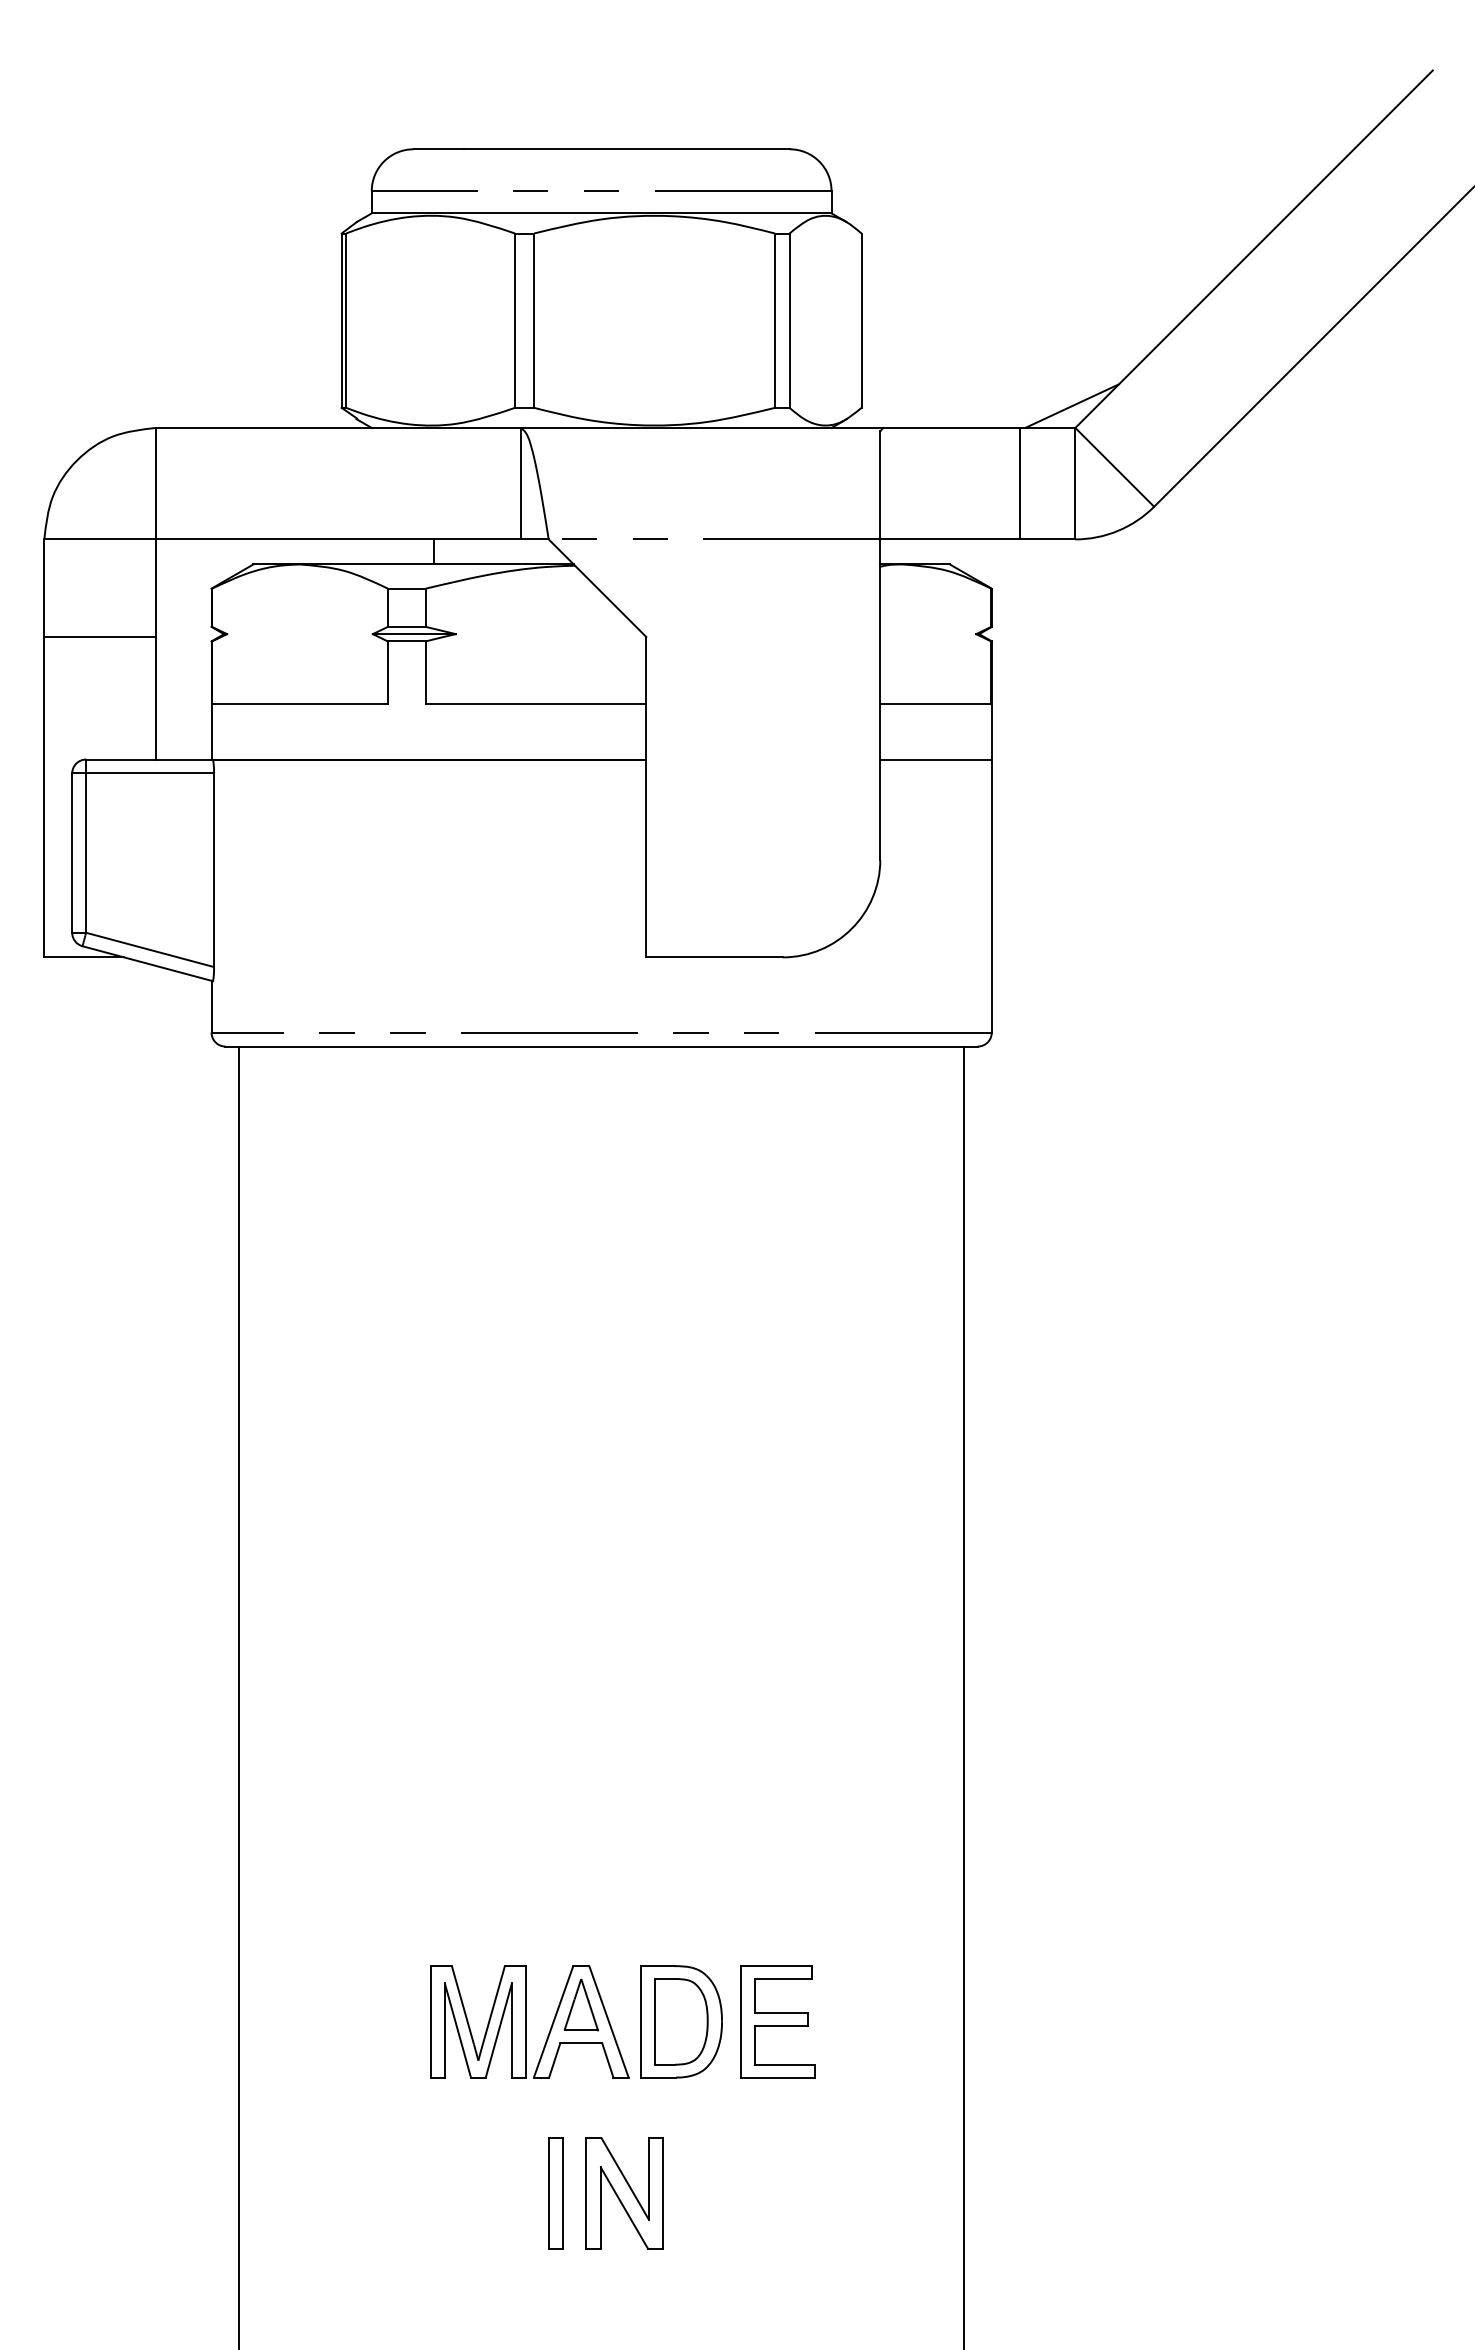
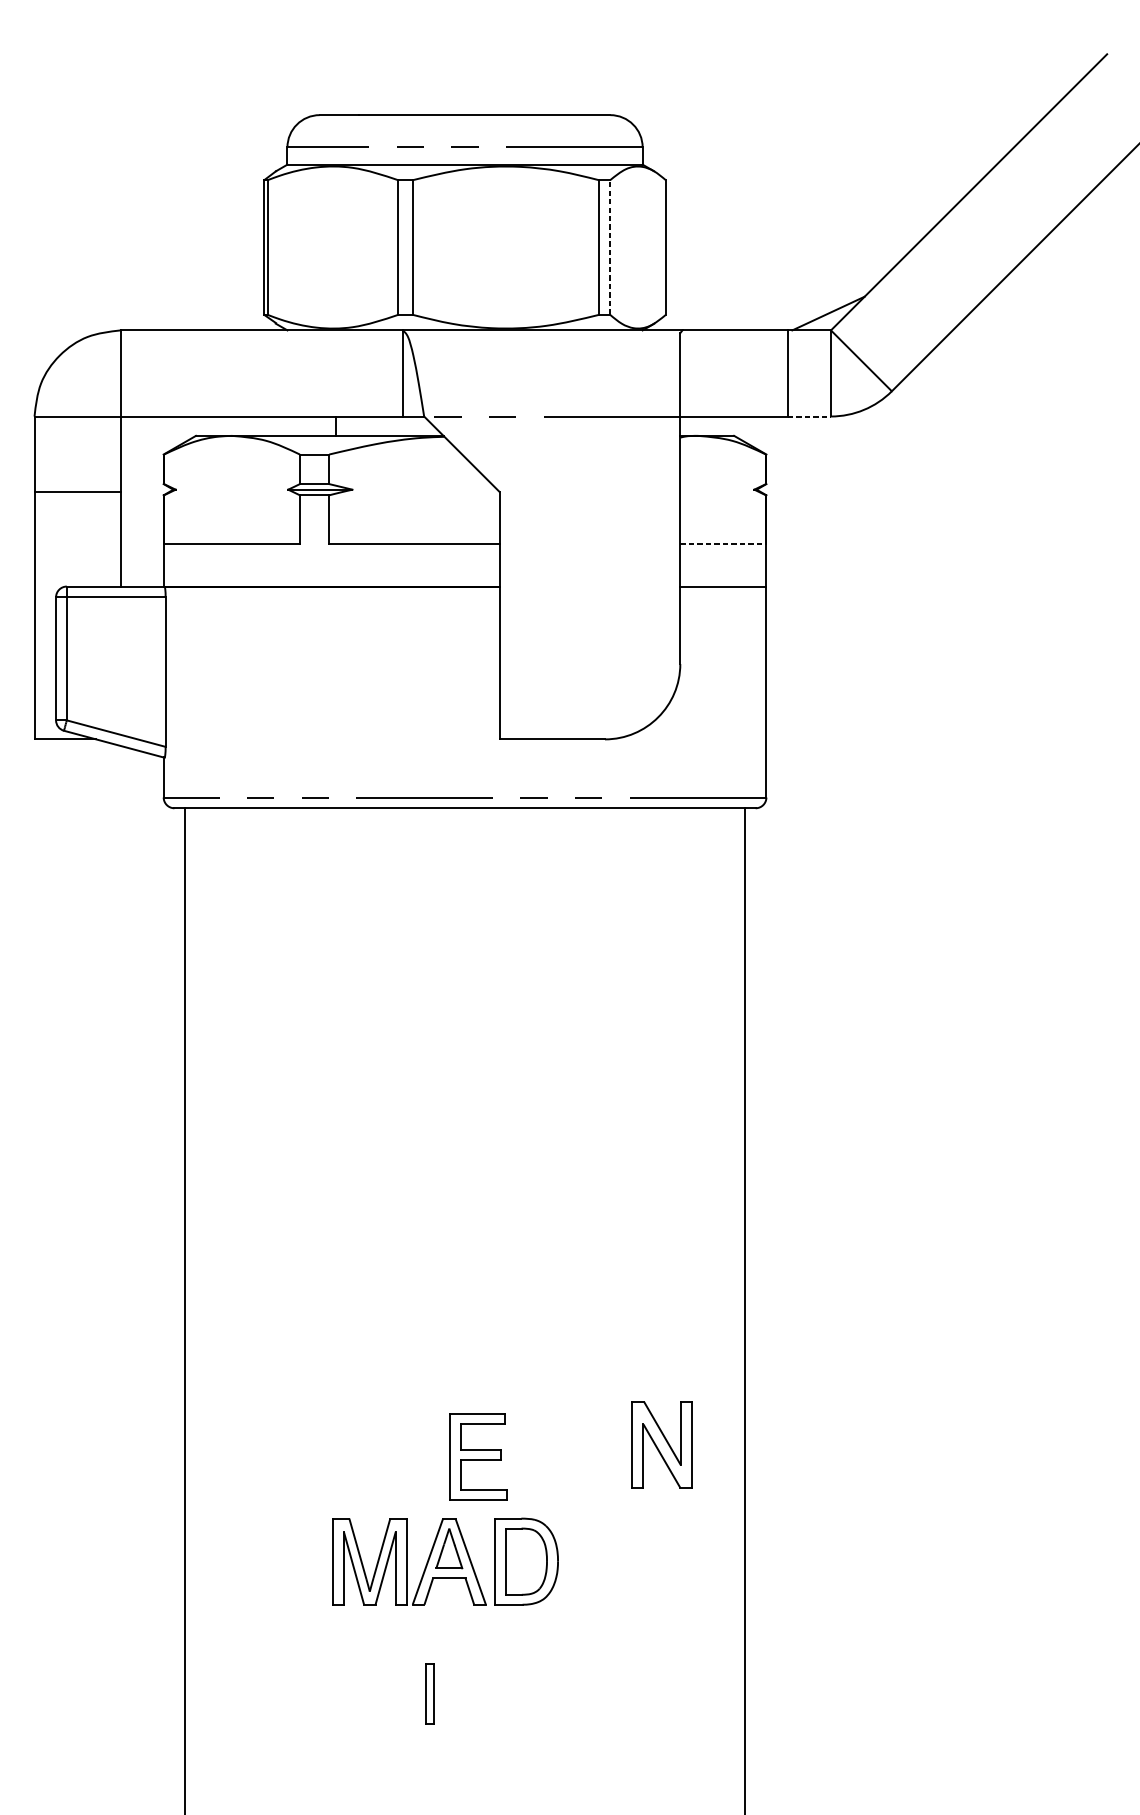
line: (789, 320) -> (610, 247), solid -> dashed
line: (1047, 539) -> (809, 416), solid -> dashed
line: (936, 703) -> (723, 543), solid -> dashed
part: (777, 2021) -> (478, 1456), moved
part: (555, 2193) -> (429, 1694), size x0.7
part: (624, 2193) -> (661, 1444), moved

